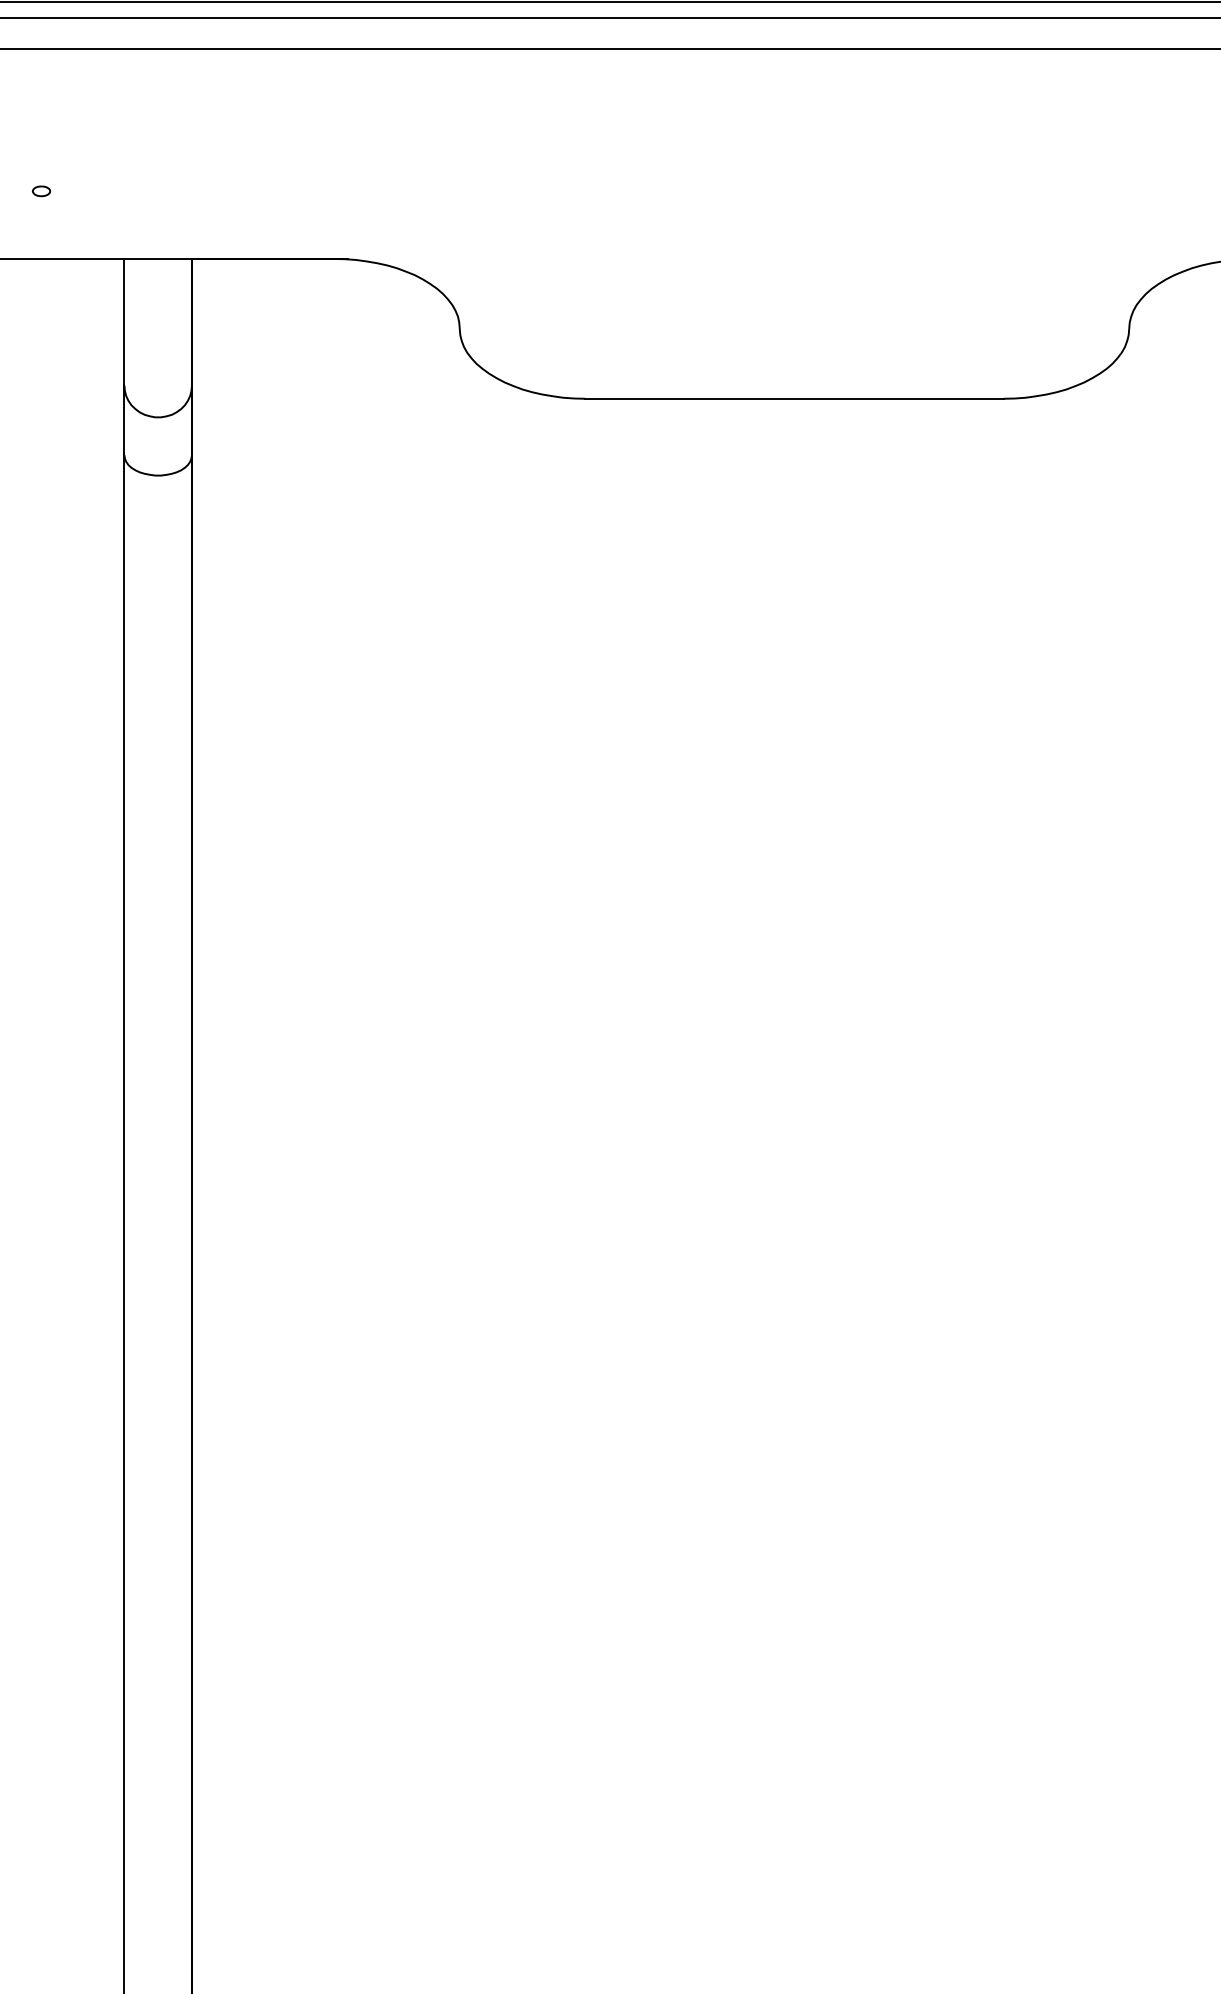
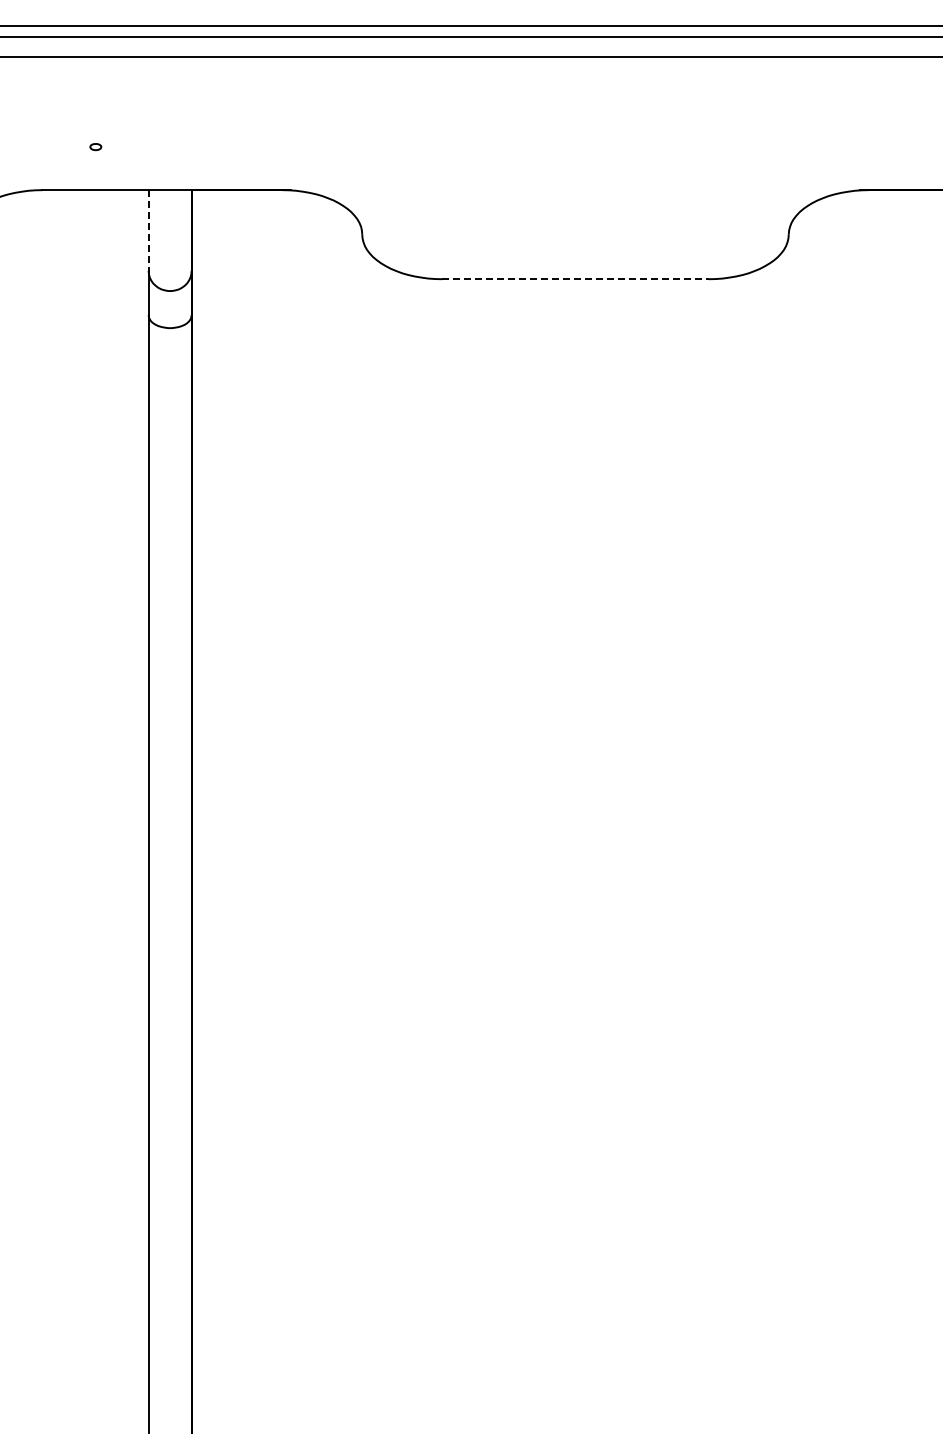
line: (124, 323) -> (148, 231), solid -> dashed
line: (796, 399) -> (576, 279), solid -> dashed

